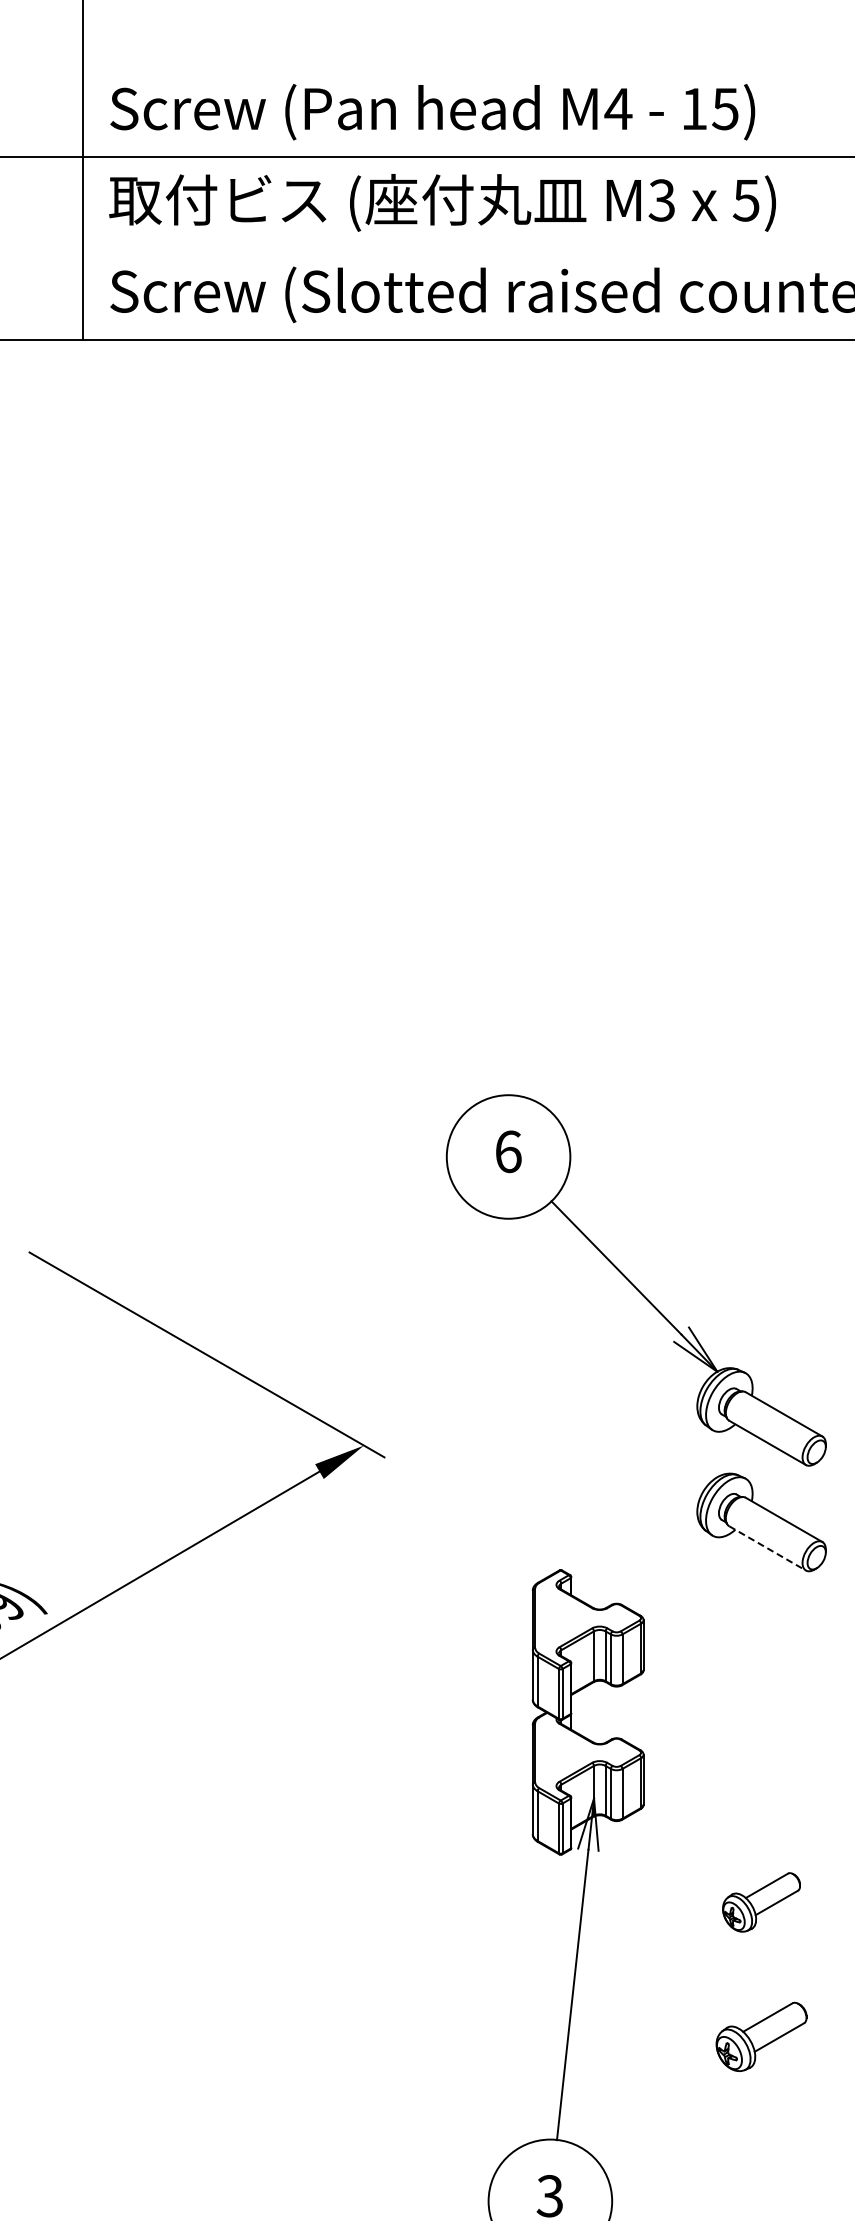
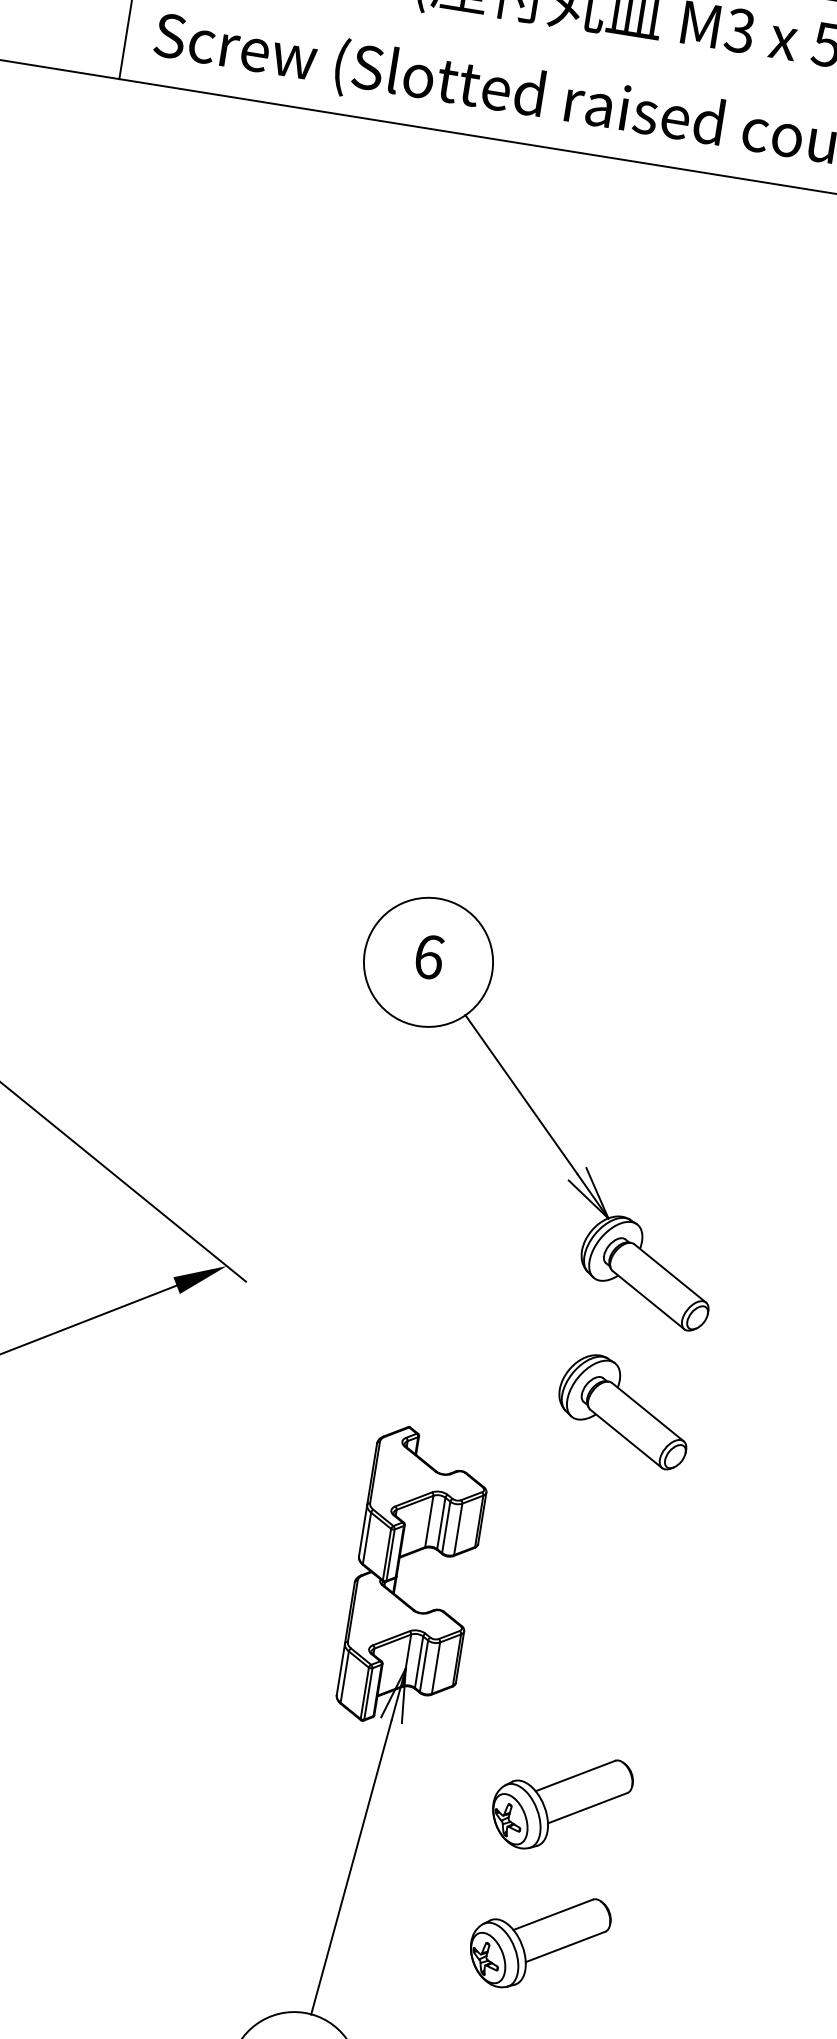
part: (635, 1280) -> (539, 1110), moved
line: (768, 1548) -> (627, 1439), dashed -> solid
part: (761, 1902) -> (561, 1803), size x1.67
part: (761, 2036) -> (539, 1941), size x1.43

